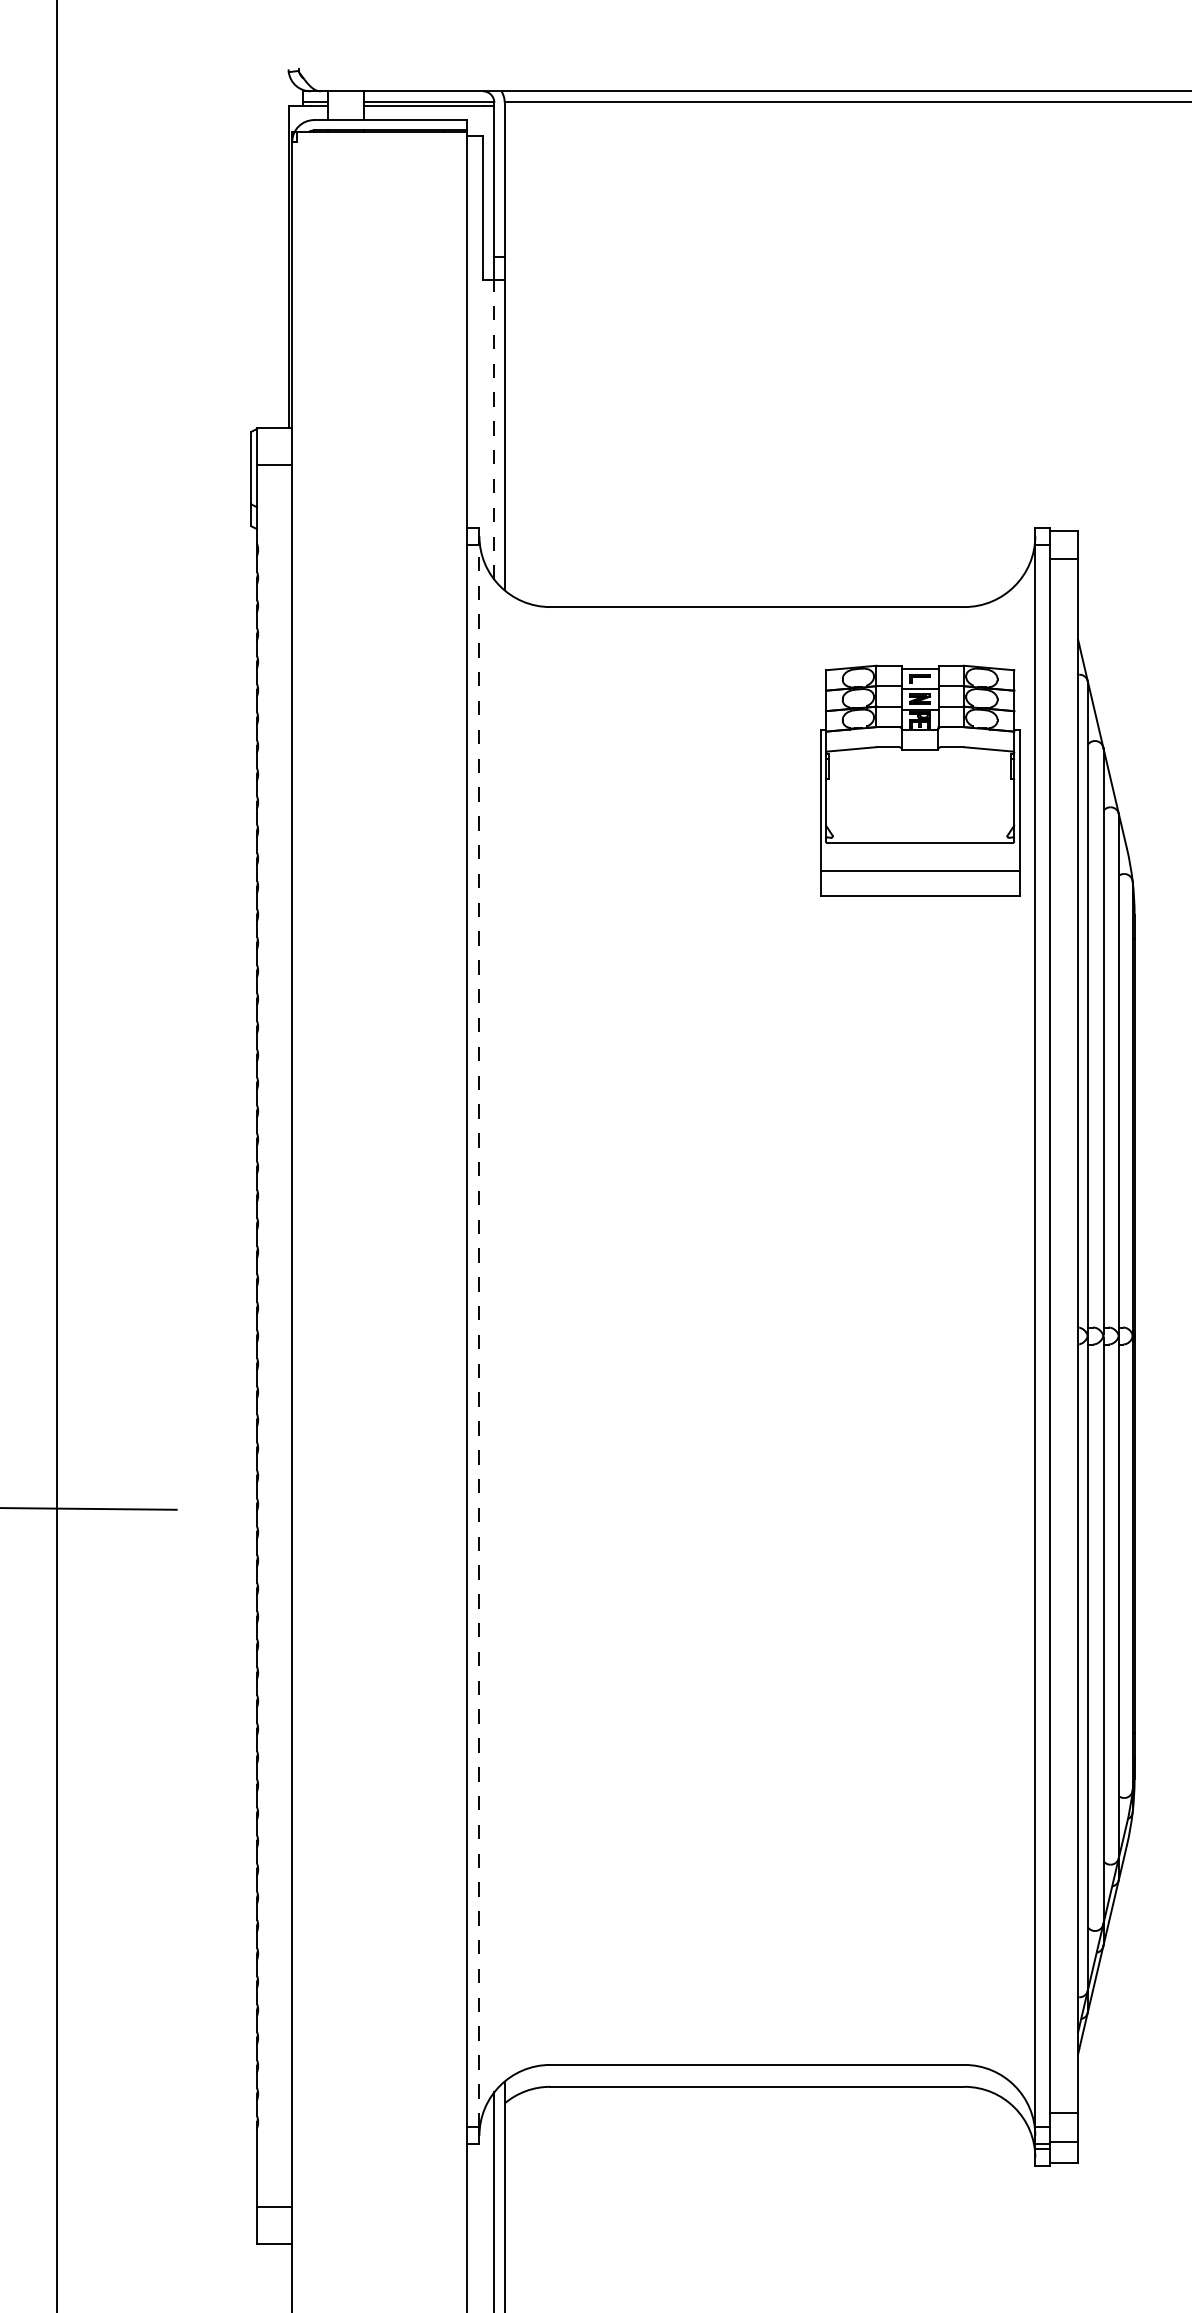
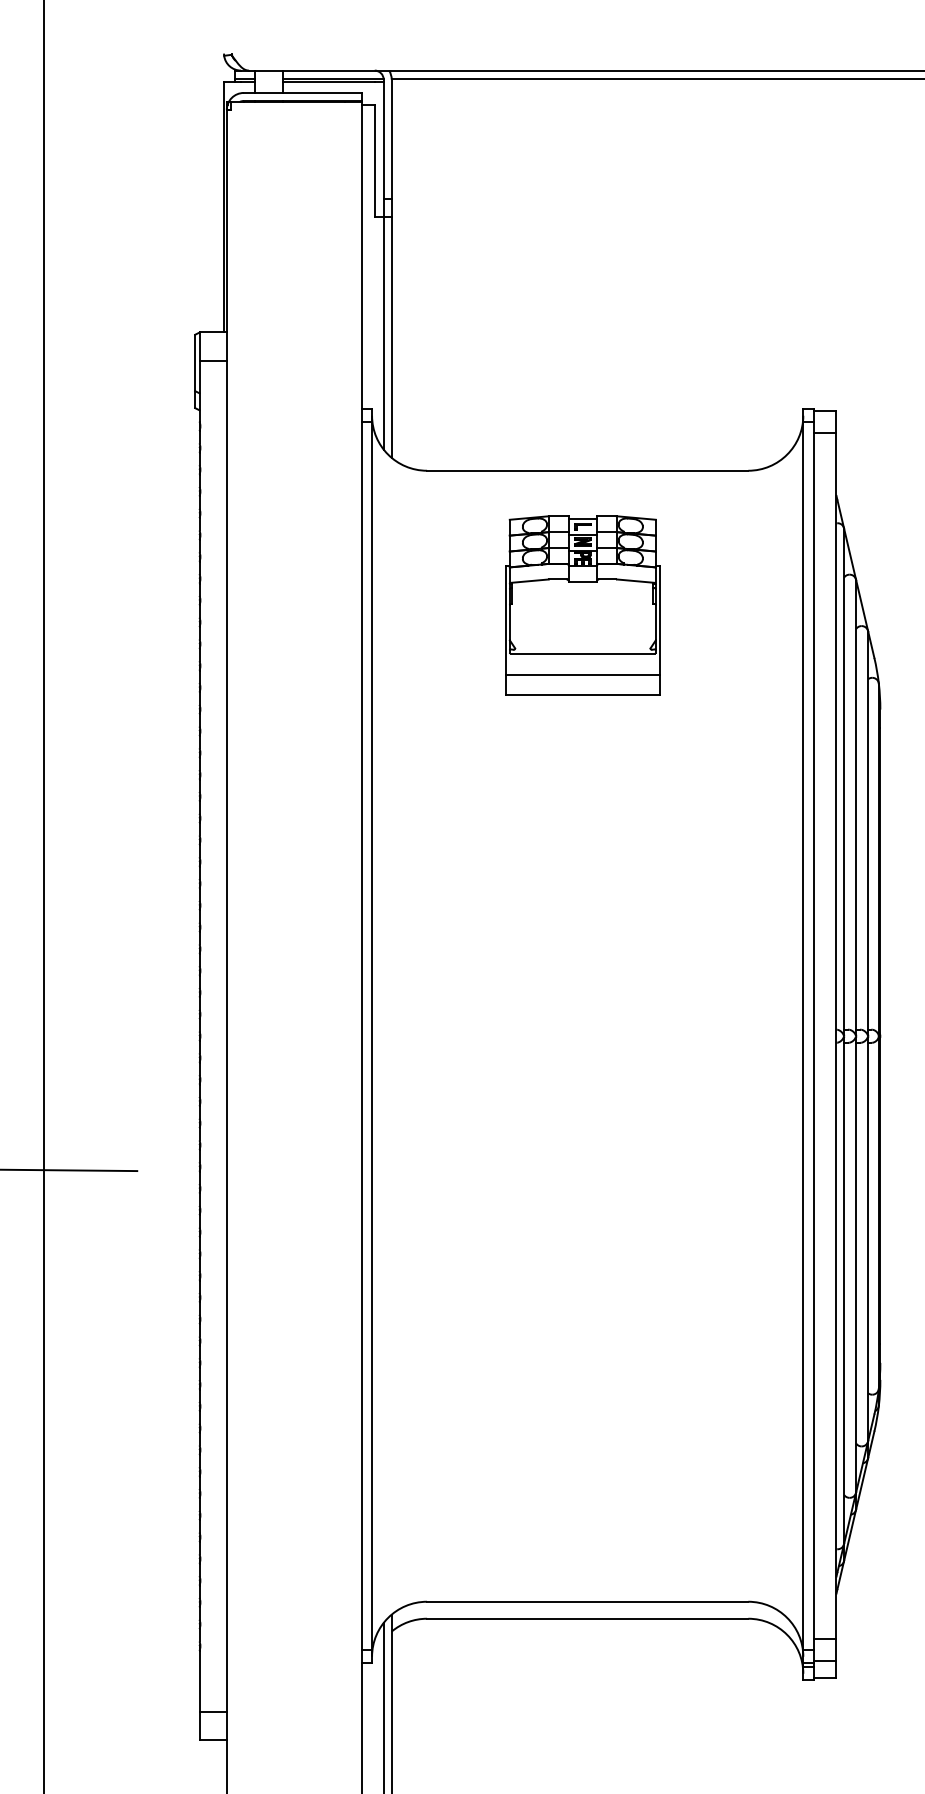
line: (494, 429) -> (383, 332), dashed -> solid
part: (920, 780) -> (583, 605), moved
line: (479, 1335) -> (372, 1035), dashed -> solid

